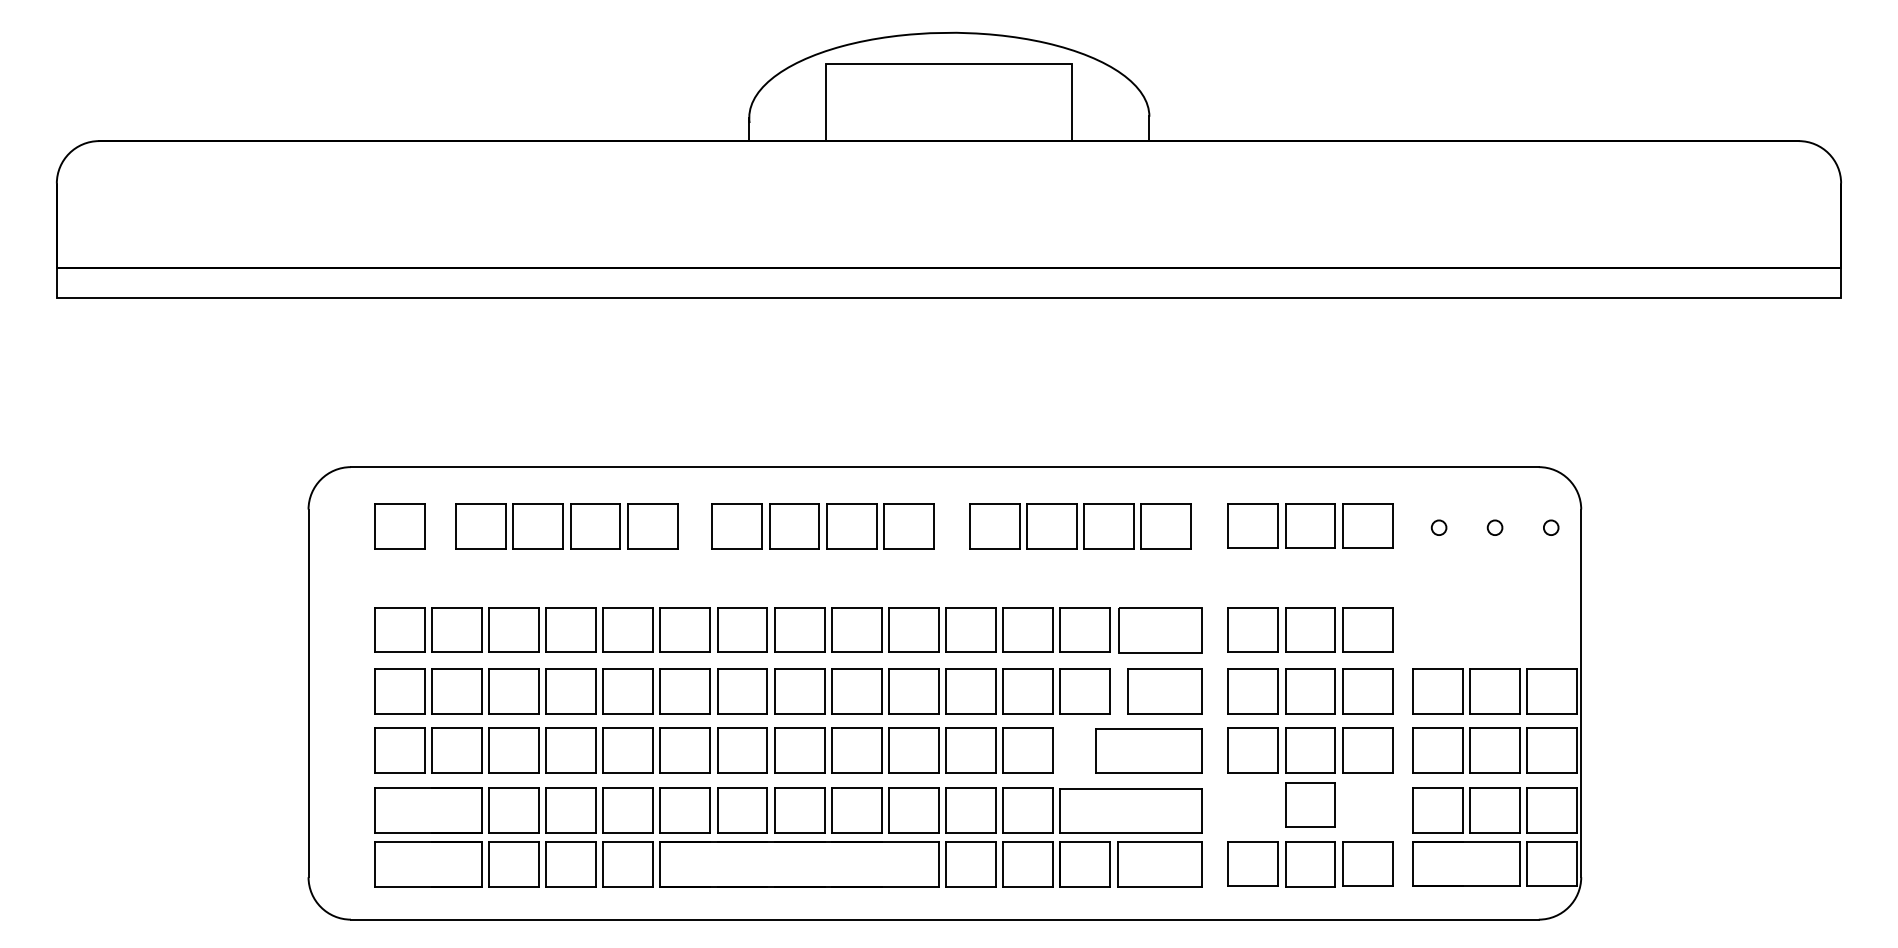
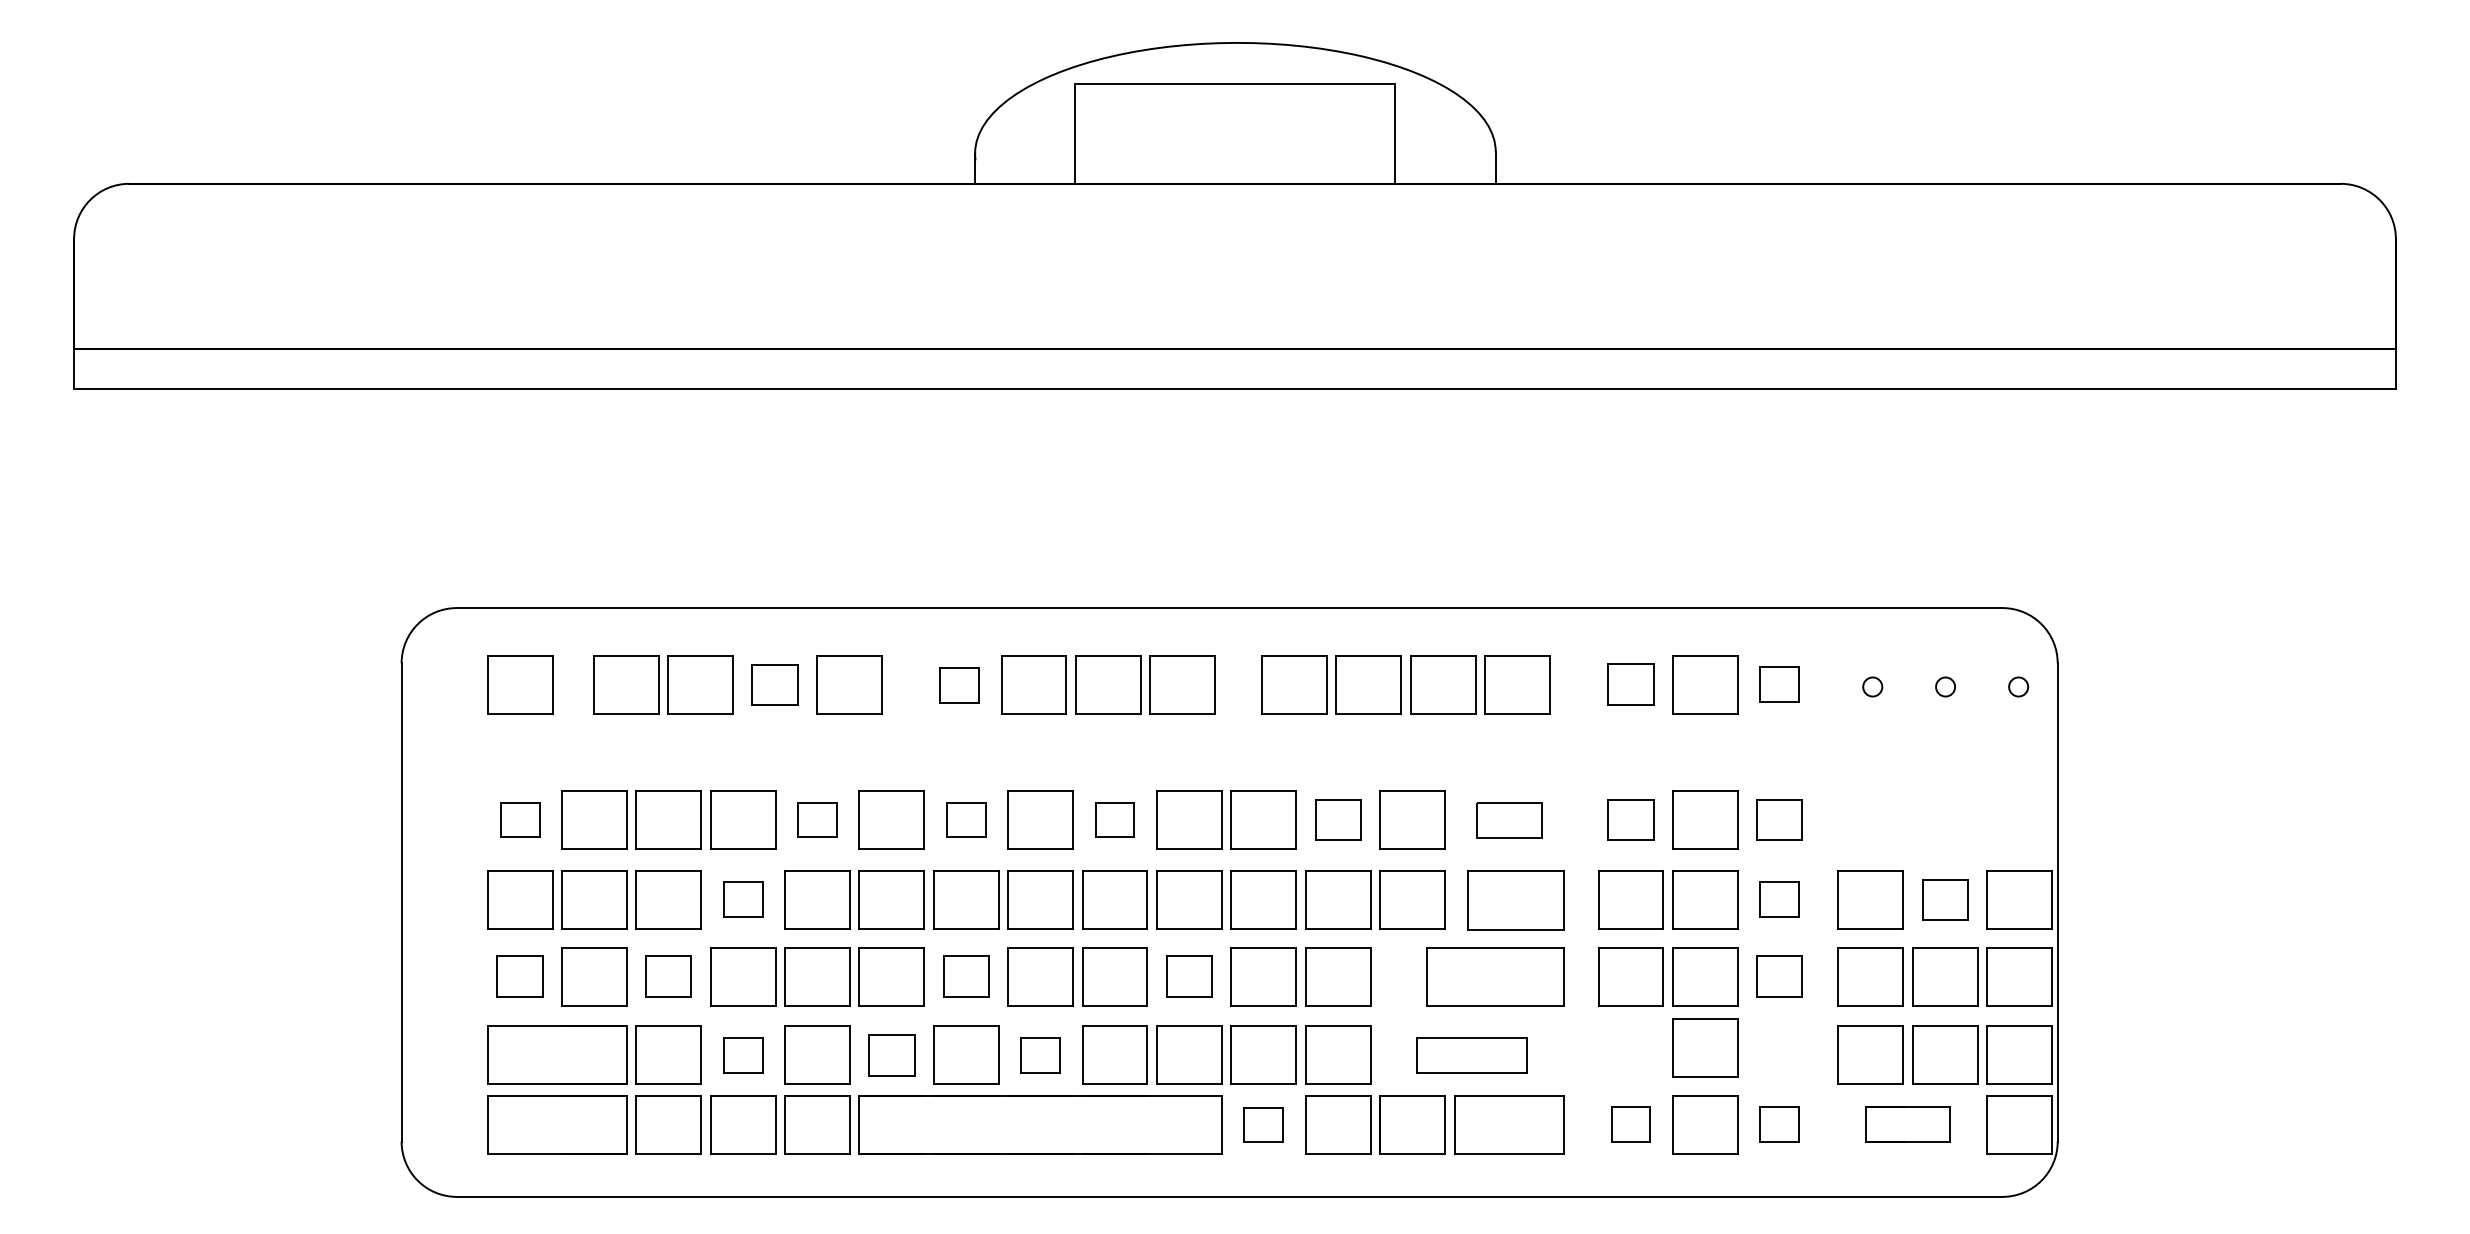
part: (595, 525) -> (774, 684), size x0.7
part: (737, 525) -> (959, 684), size x0.6
part: (1252, 525) -> (1630, 684), size x0.7
part: (1367, 525) -> (1779, 684), size x0.6
part: (399, 629) -> (520, 819), size x0.6
part: (628, 629) -> (817, 819), size x0.6
part: (742, 629) -> (966, 819), size x0.6
part: (856, 629) -> (1114, 819), size x0.6
part: (1028, 629) -> (1338, 819), size x0.7
part: (1252, 629) -> (1630, 819), size x0.7
part: (1367, 629) -> (1779, 819), size x0.7
part: (1159, 630) -> (1509, 820), size x0.6
part: (571, 691) -> (743, 899), size x0.6
part: (1367, 691) -> (1779, 899), size x0.6
part: (1495, 691) -> (1945, 899), size x0.7
part: (399, 750) -> (520, 976), size x0.7
part: (513, 750) -> (668, 976), size x0.7
part: (742, 750) -> (966, 976), size x0.7
part: (914, 750) -> (1189, 976), size x0.7
part: (1367, 750) -> (1779, 976), size x0.7
part: (571, 810) -> (743, 1054), size x0.6
part: (685, 810) -> (891, 1054), size x0.7
part: (799, 810) -> (1040, 1054), size x0.6
part: (1130, 810) -> (1471, 1055), size x0.6
part: (970, 864) -> (1263, 1124), size x0.6
part: (1252, 864) -> (1630, 1124), size x0.6
part: (1367, 864) -> (1779, 1124), size x0.6
part: (1465, 864) -> (1907, 1124), size x0.6

